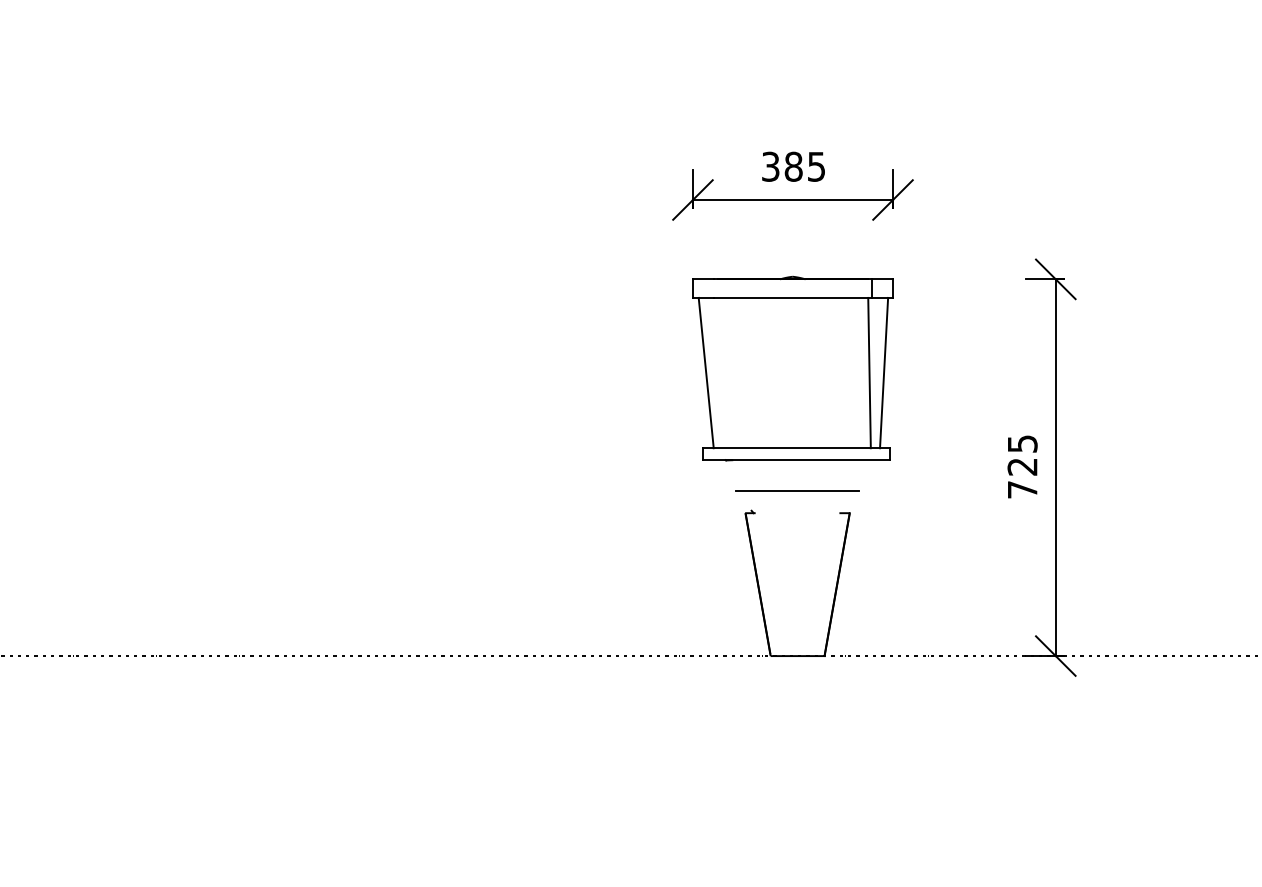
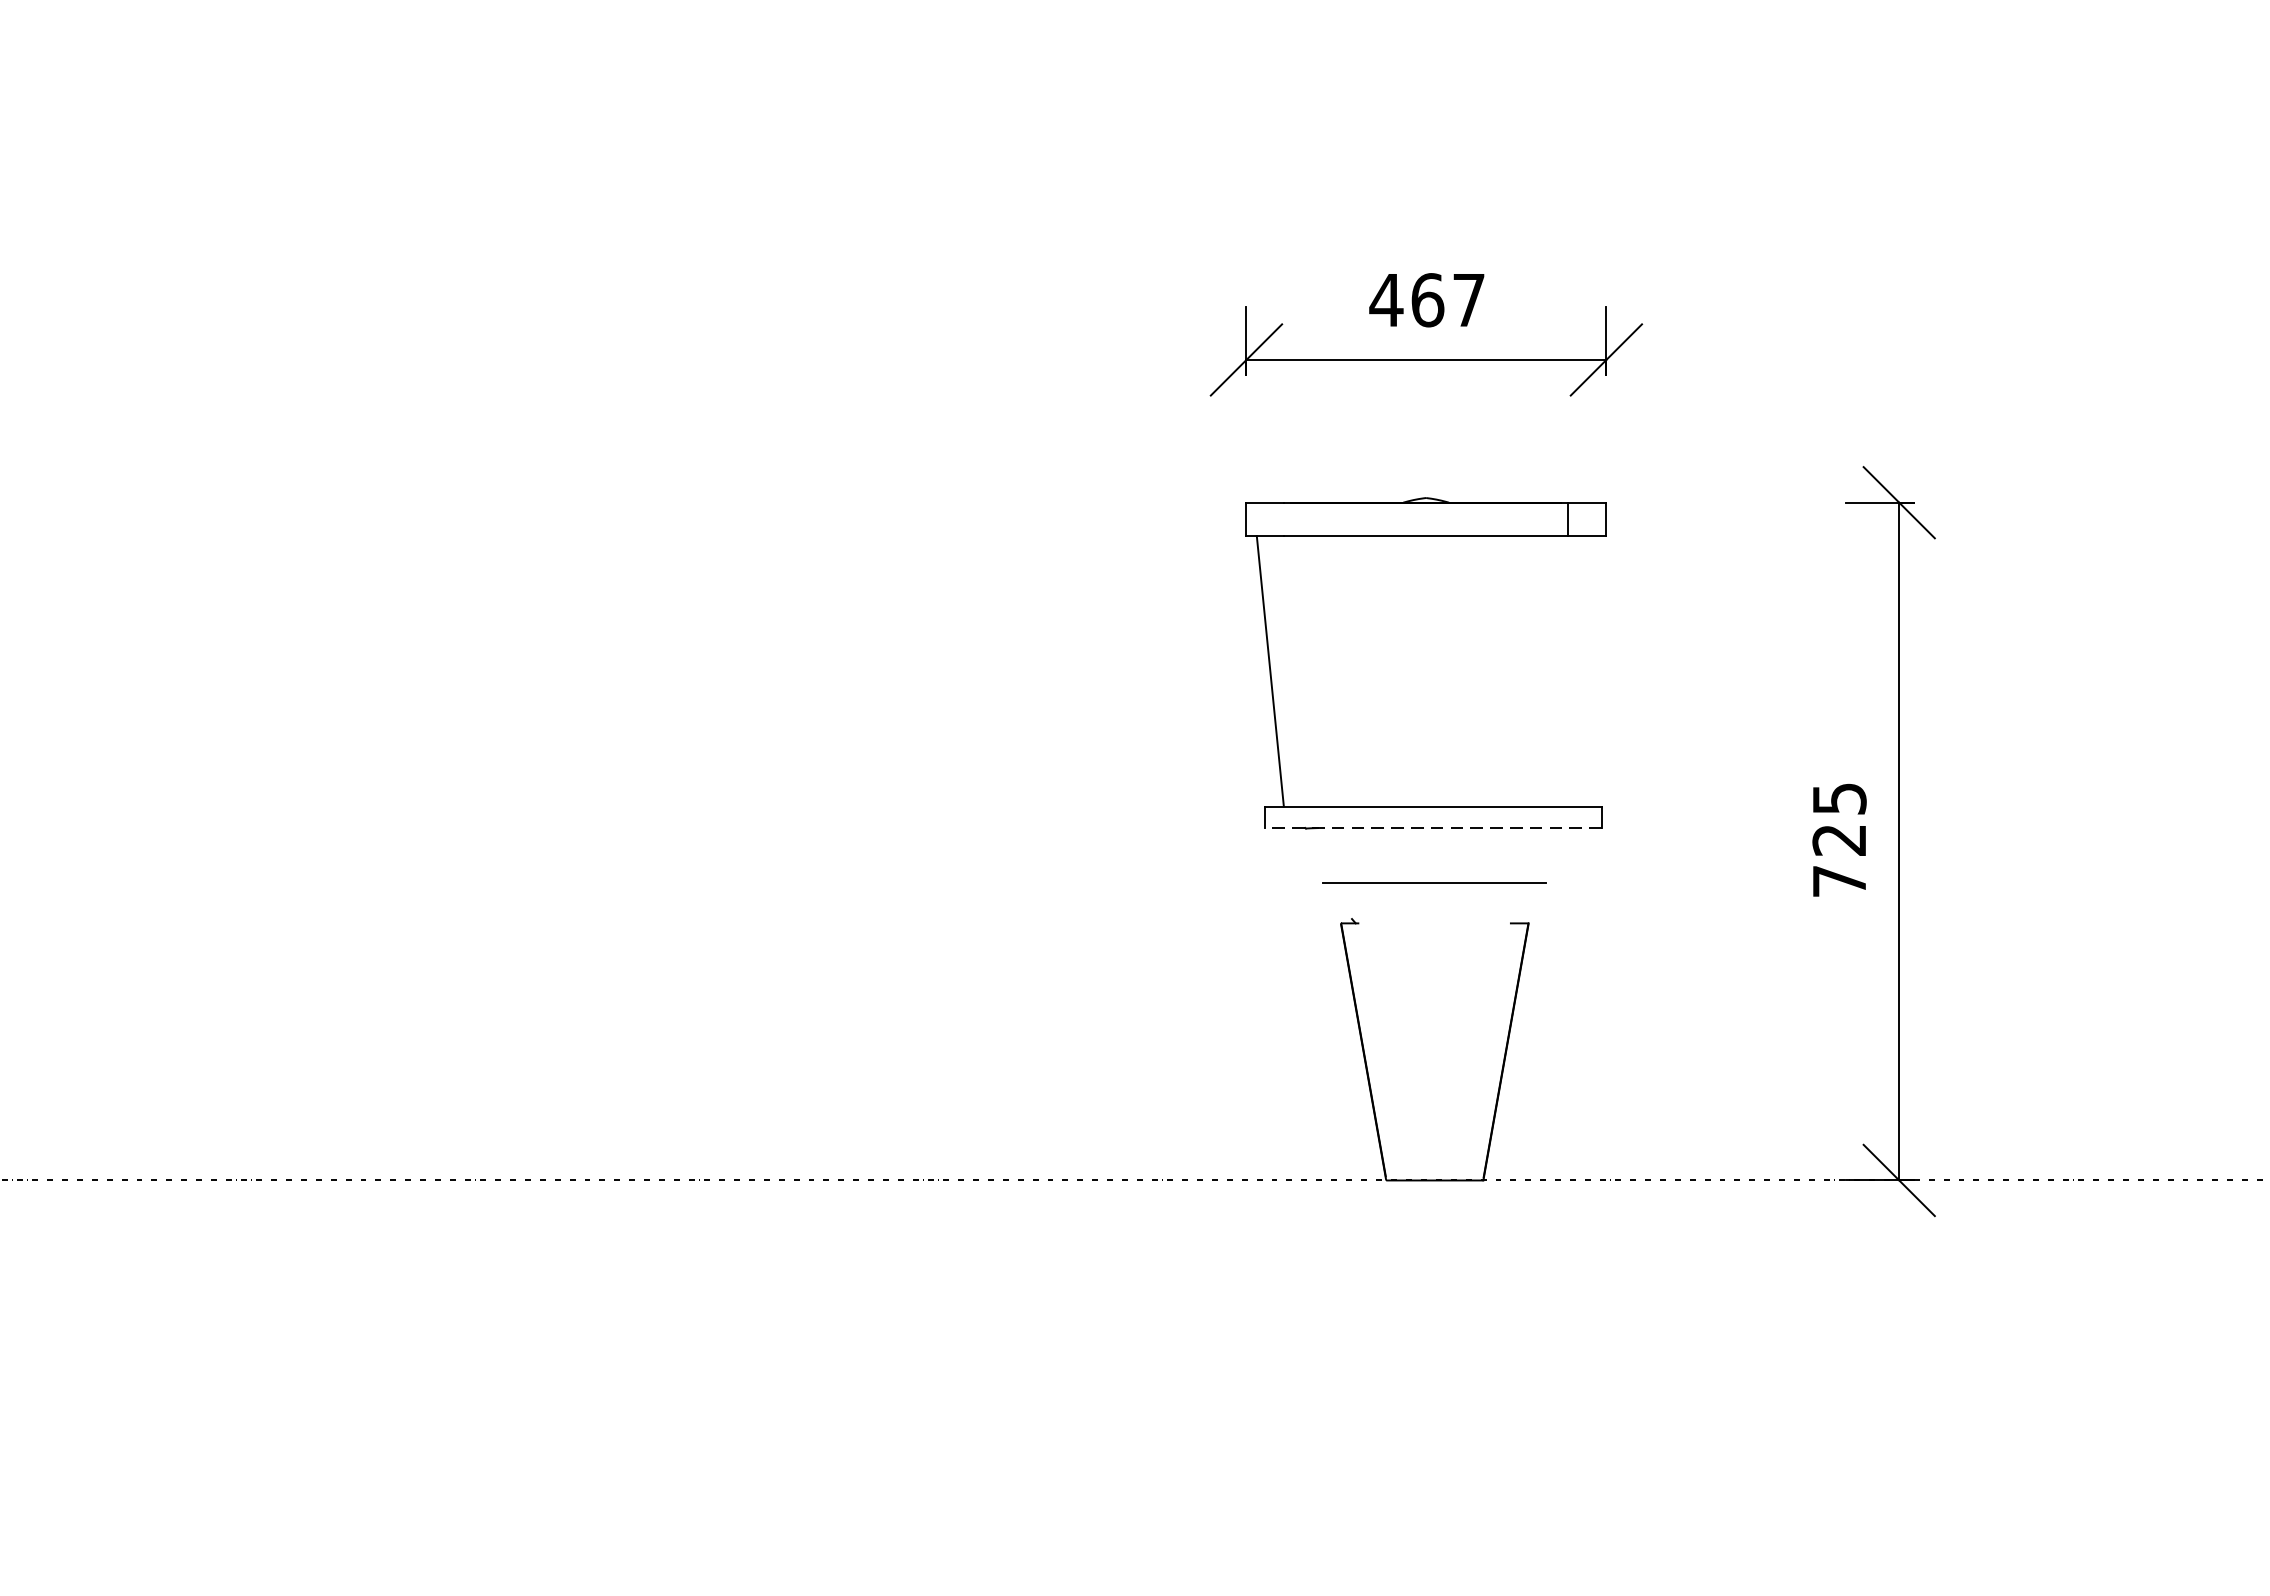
text: (793, 166) -> (1427, 299), 385 -> 467
line: (869, 372) -> (1564, 670), removed
line: (884, 372) -> (1591, 670), removed
line: (796, 460) -> (1432, 828), solid -> dashed

